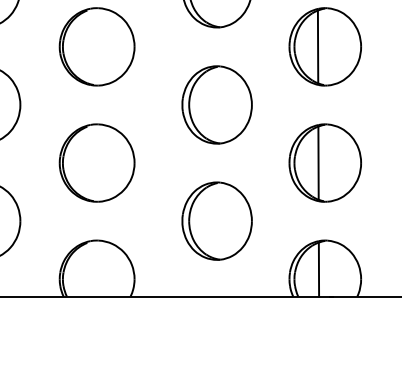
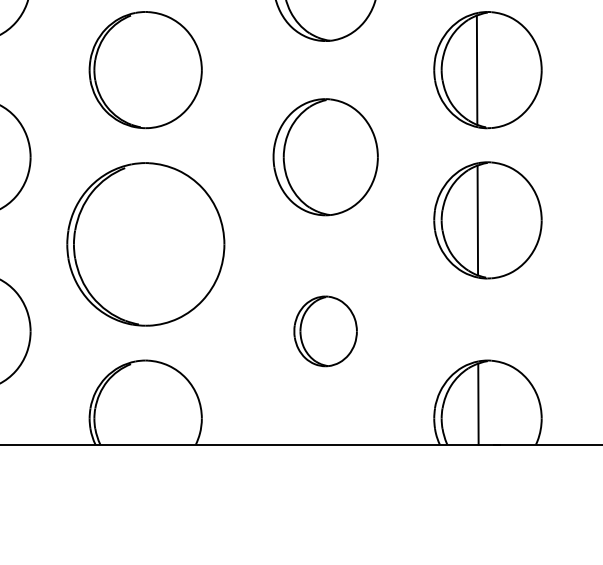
part: (96, 162) -> (144, 243), size x1.4
part: (324, 162) -> (486, 219), moved
part: (216, 220) -> (324, 330), size x0.6

